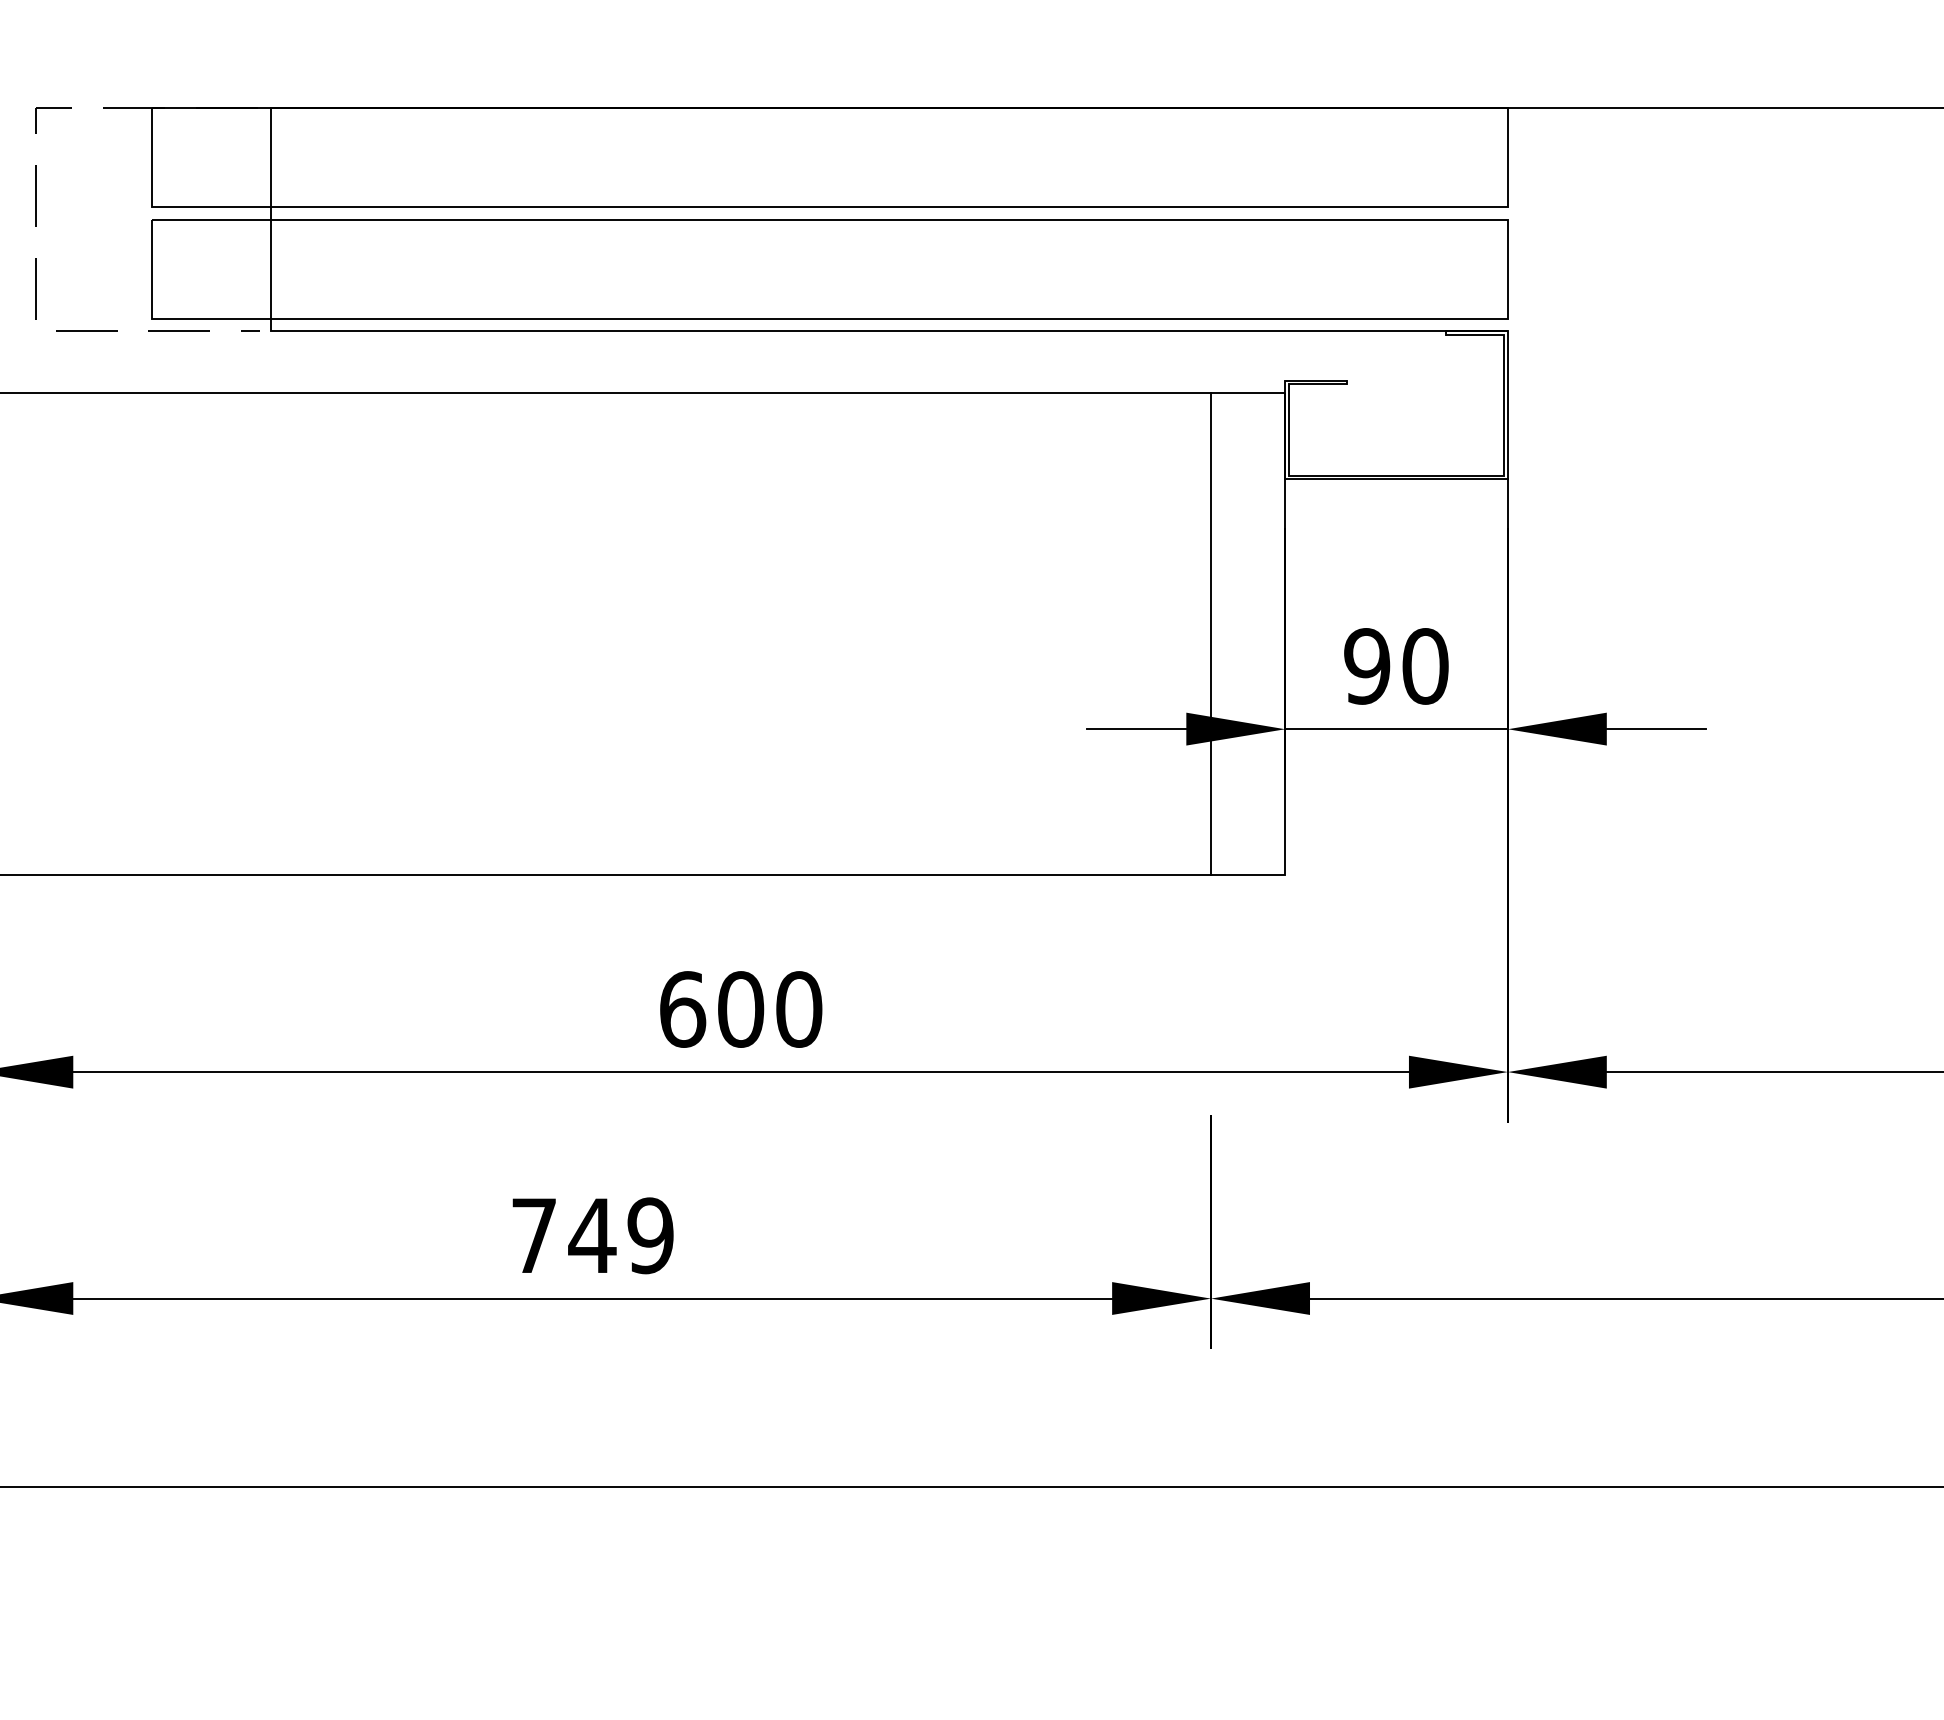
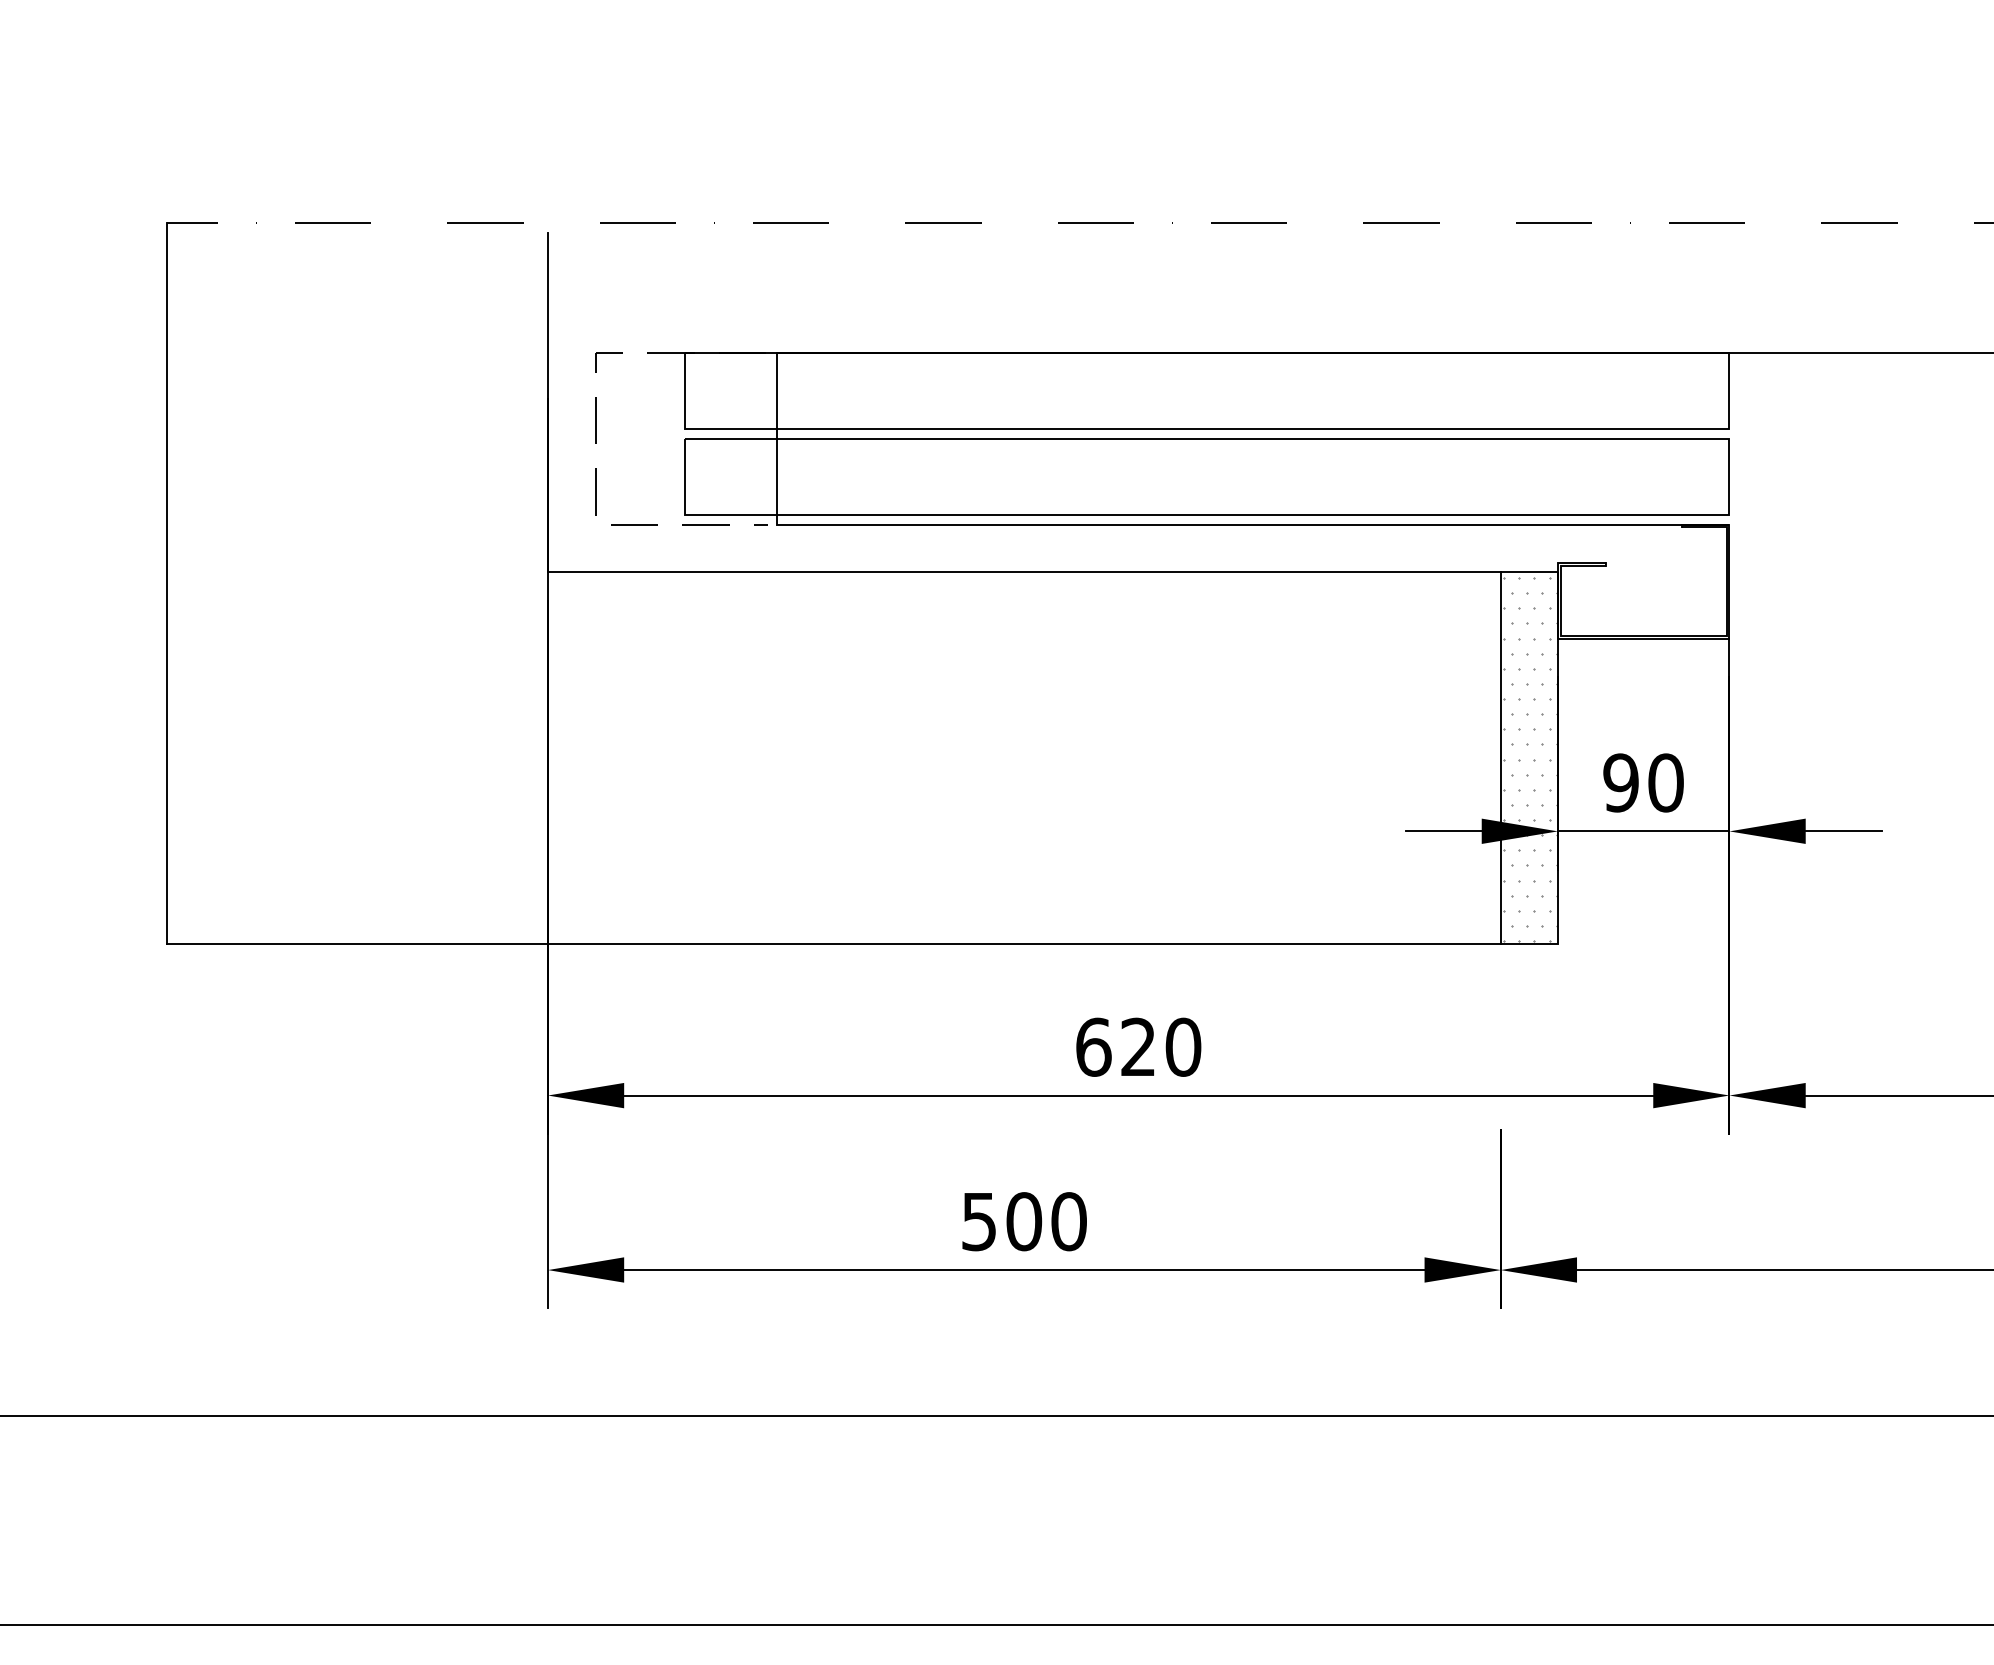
hatch: (1249, 635) -> (1530, 759), added
text: (740, 1008) -> (1138, 1046), 600 -> 620
text: (592, 1235) -> (1024, 1221), 749 -> 500

